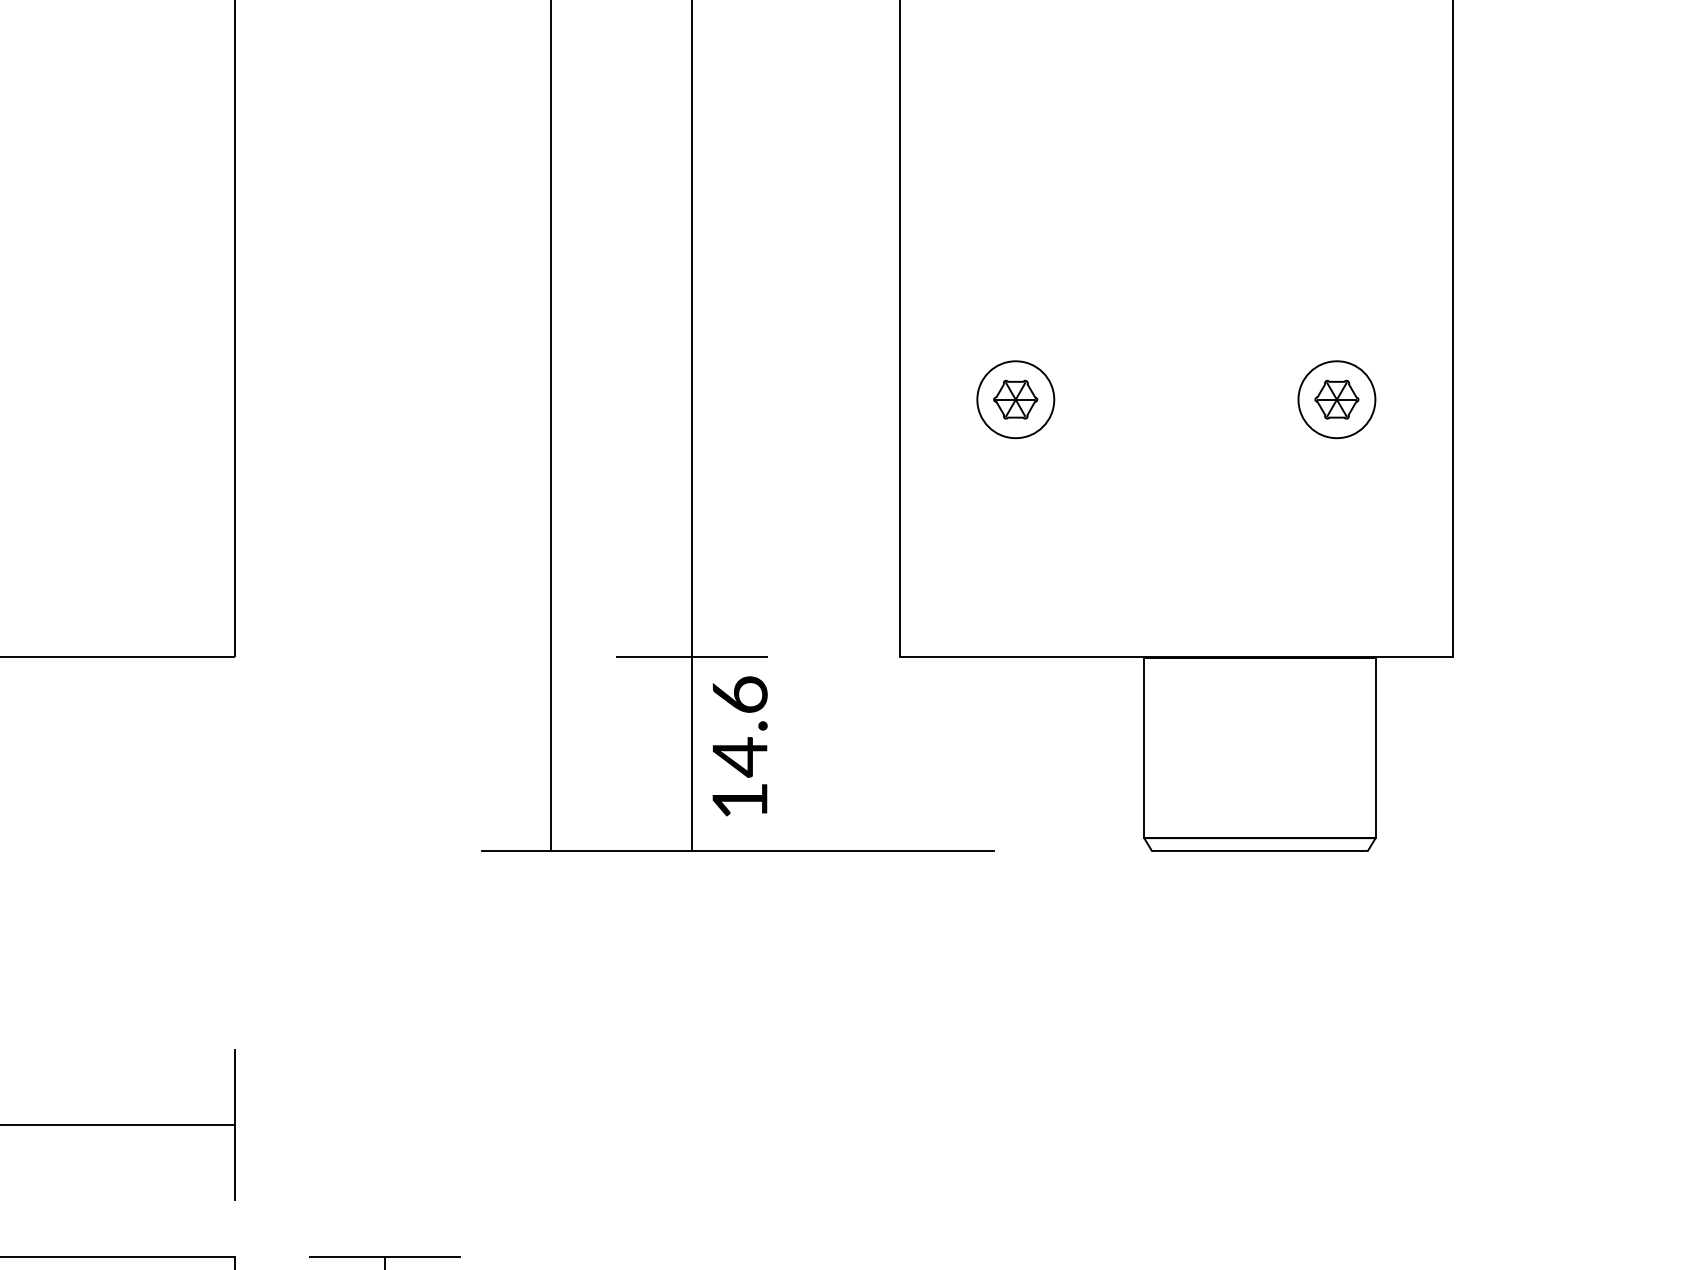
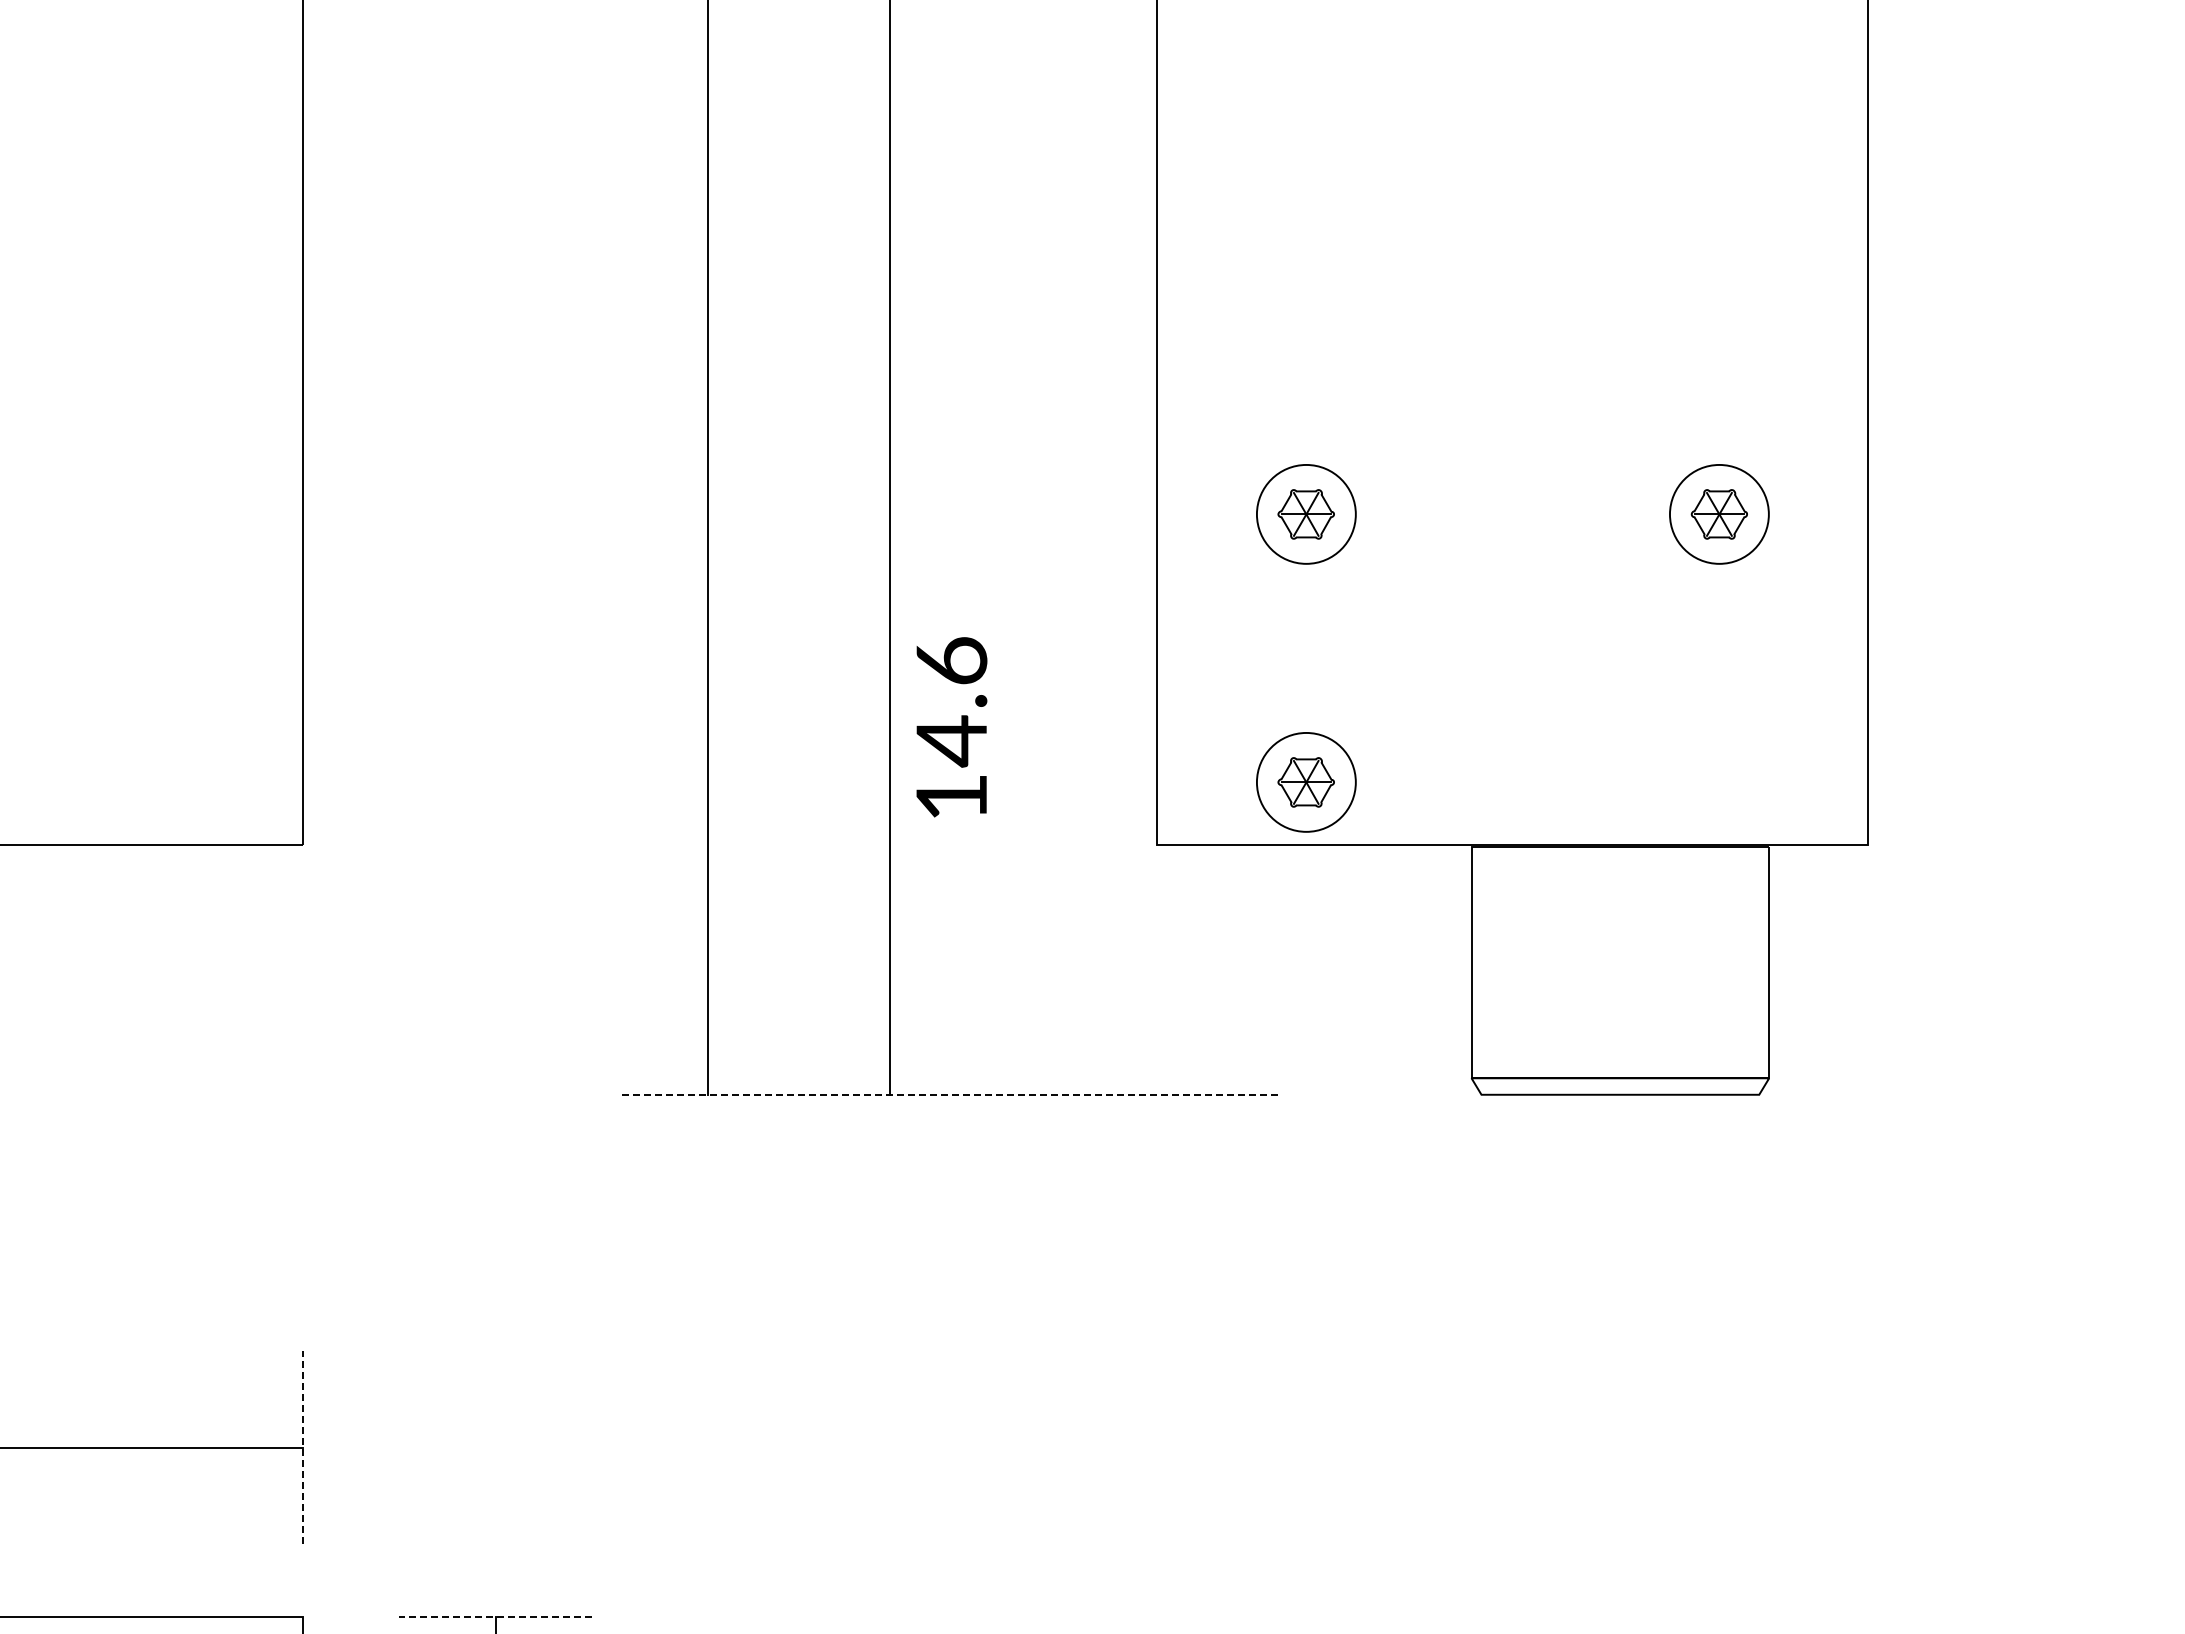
part: (1015, 608) -> (1306, 782), added
line: (691, 657) -> (889, 845), removed
text: (739, 746) -> (951, 727), moved
line: (737, 850) -> (948, 1094), solid -> dashed
line: (235, 1125) -> (302, 1447), solid -> dashed
line: (385, 1256) -> (495, 1616), solid -> dashed

